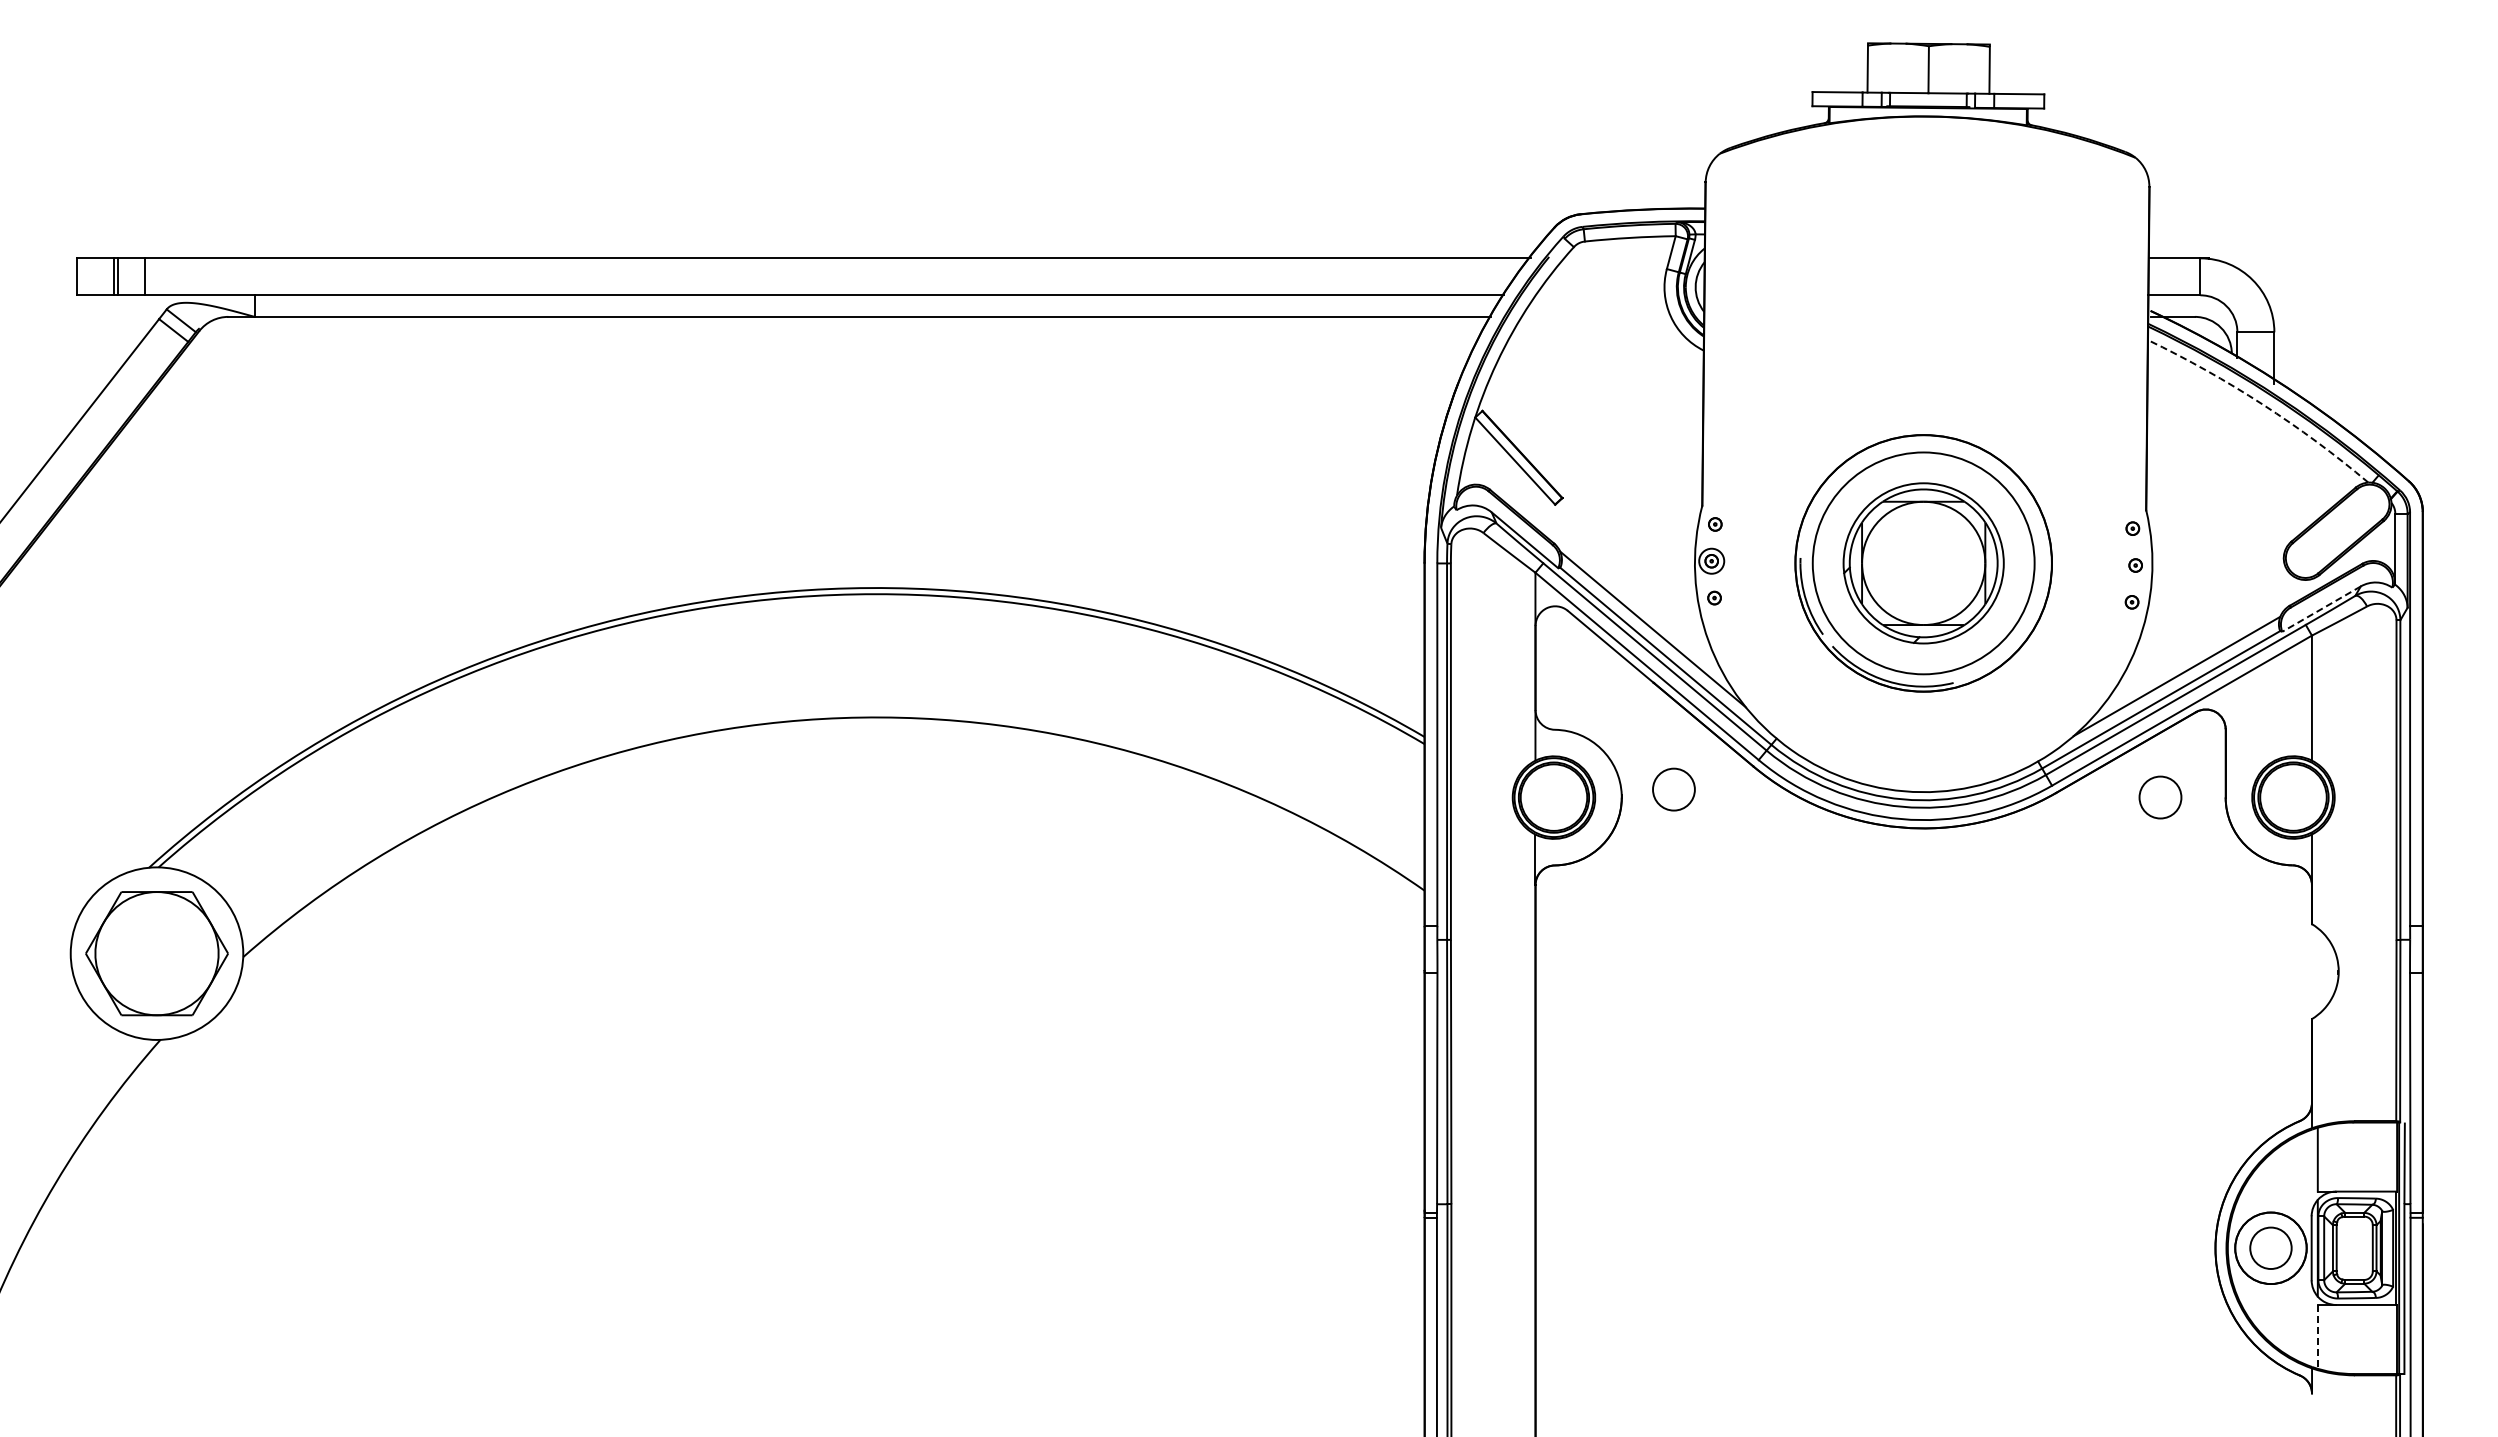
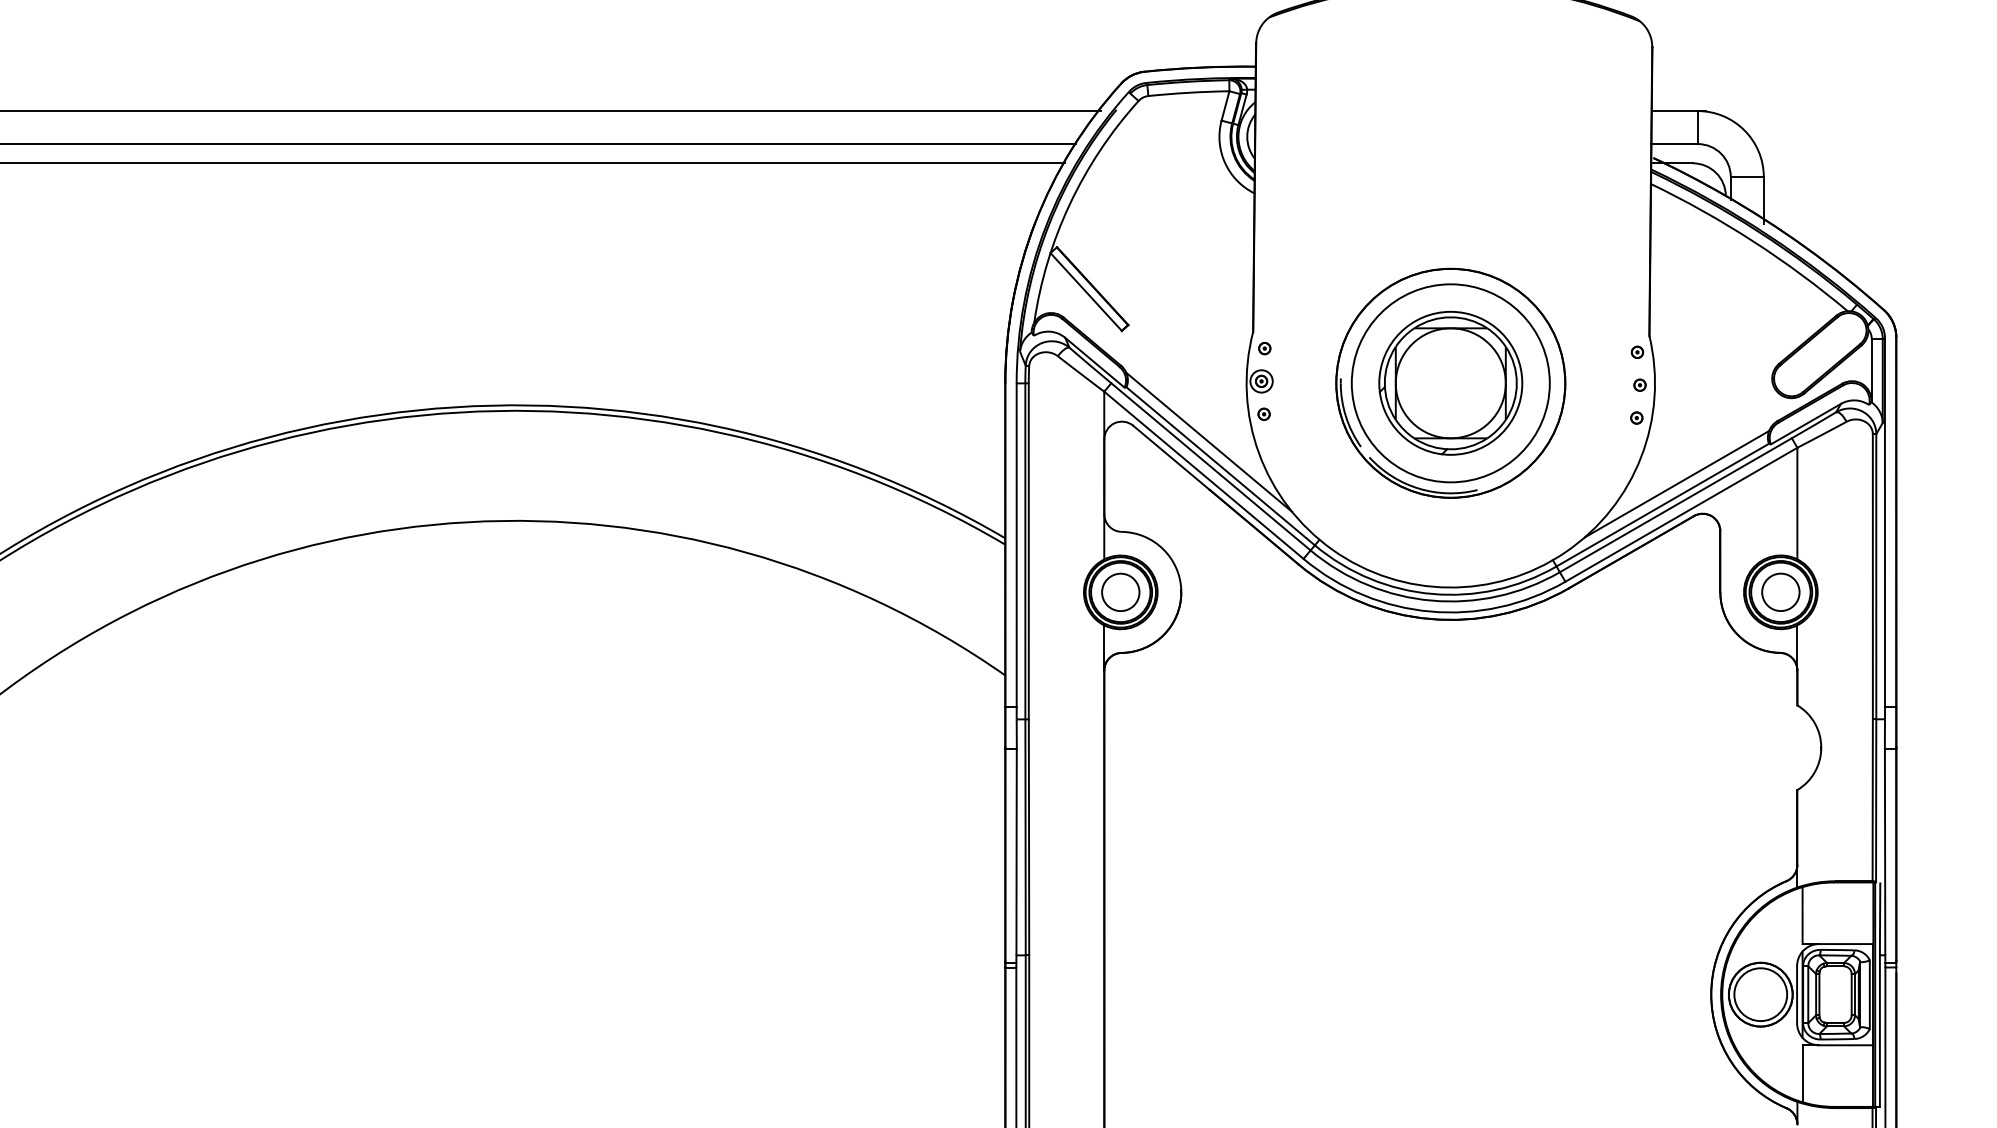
arc: (2262, 404) -> (1753, 241), dashed -> solid
line: (2321, 609) -> (1805, 424), dashed -> solid
circle: (1673, 789) -> (1120, 592), moved
circle: (2160, 797) -> (1780, 592), moved
circle: (2270, 1247) -> (1760, 993), size x1.43
line: (2317, 1336) -> (1802, 1073), dashed -> solid

